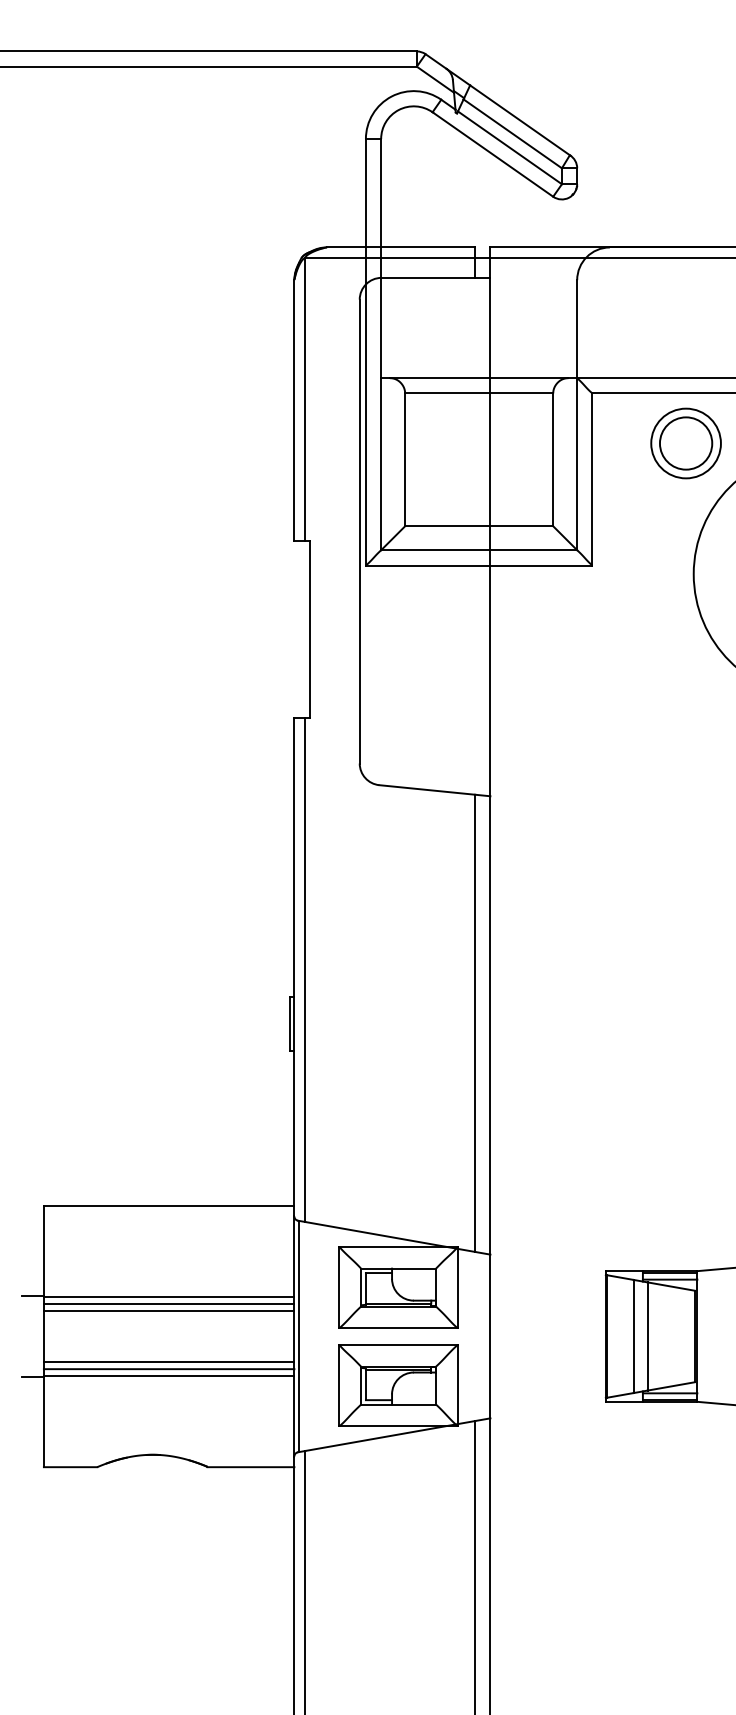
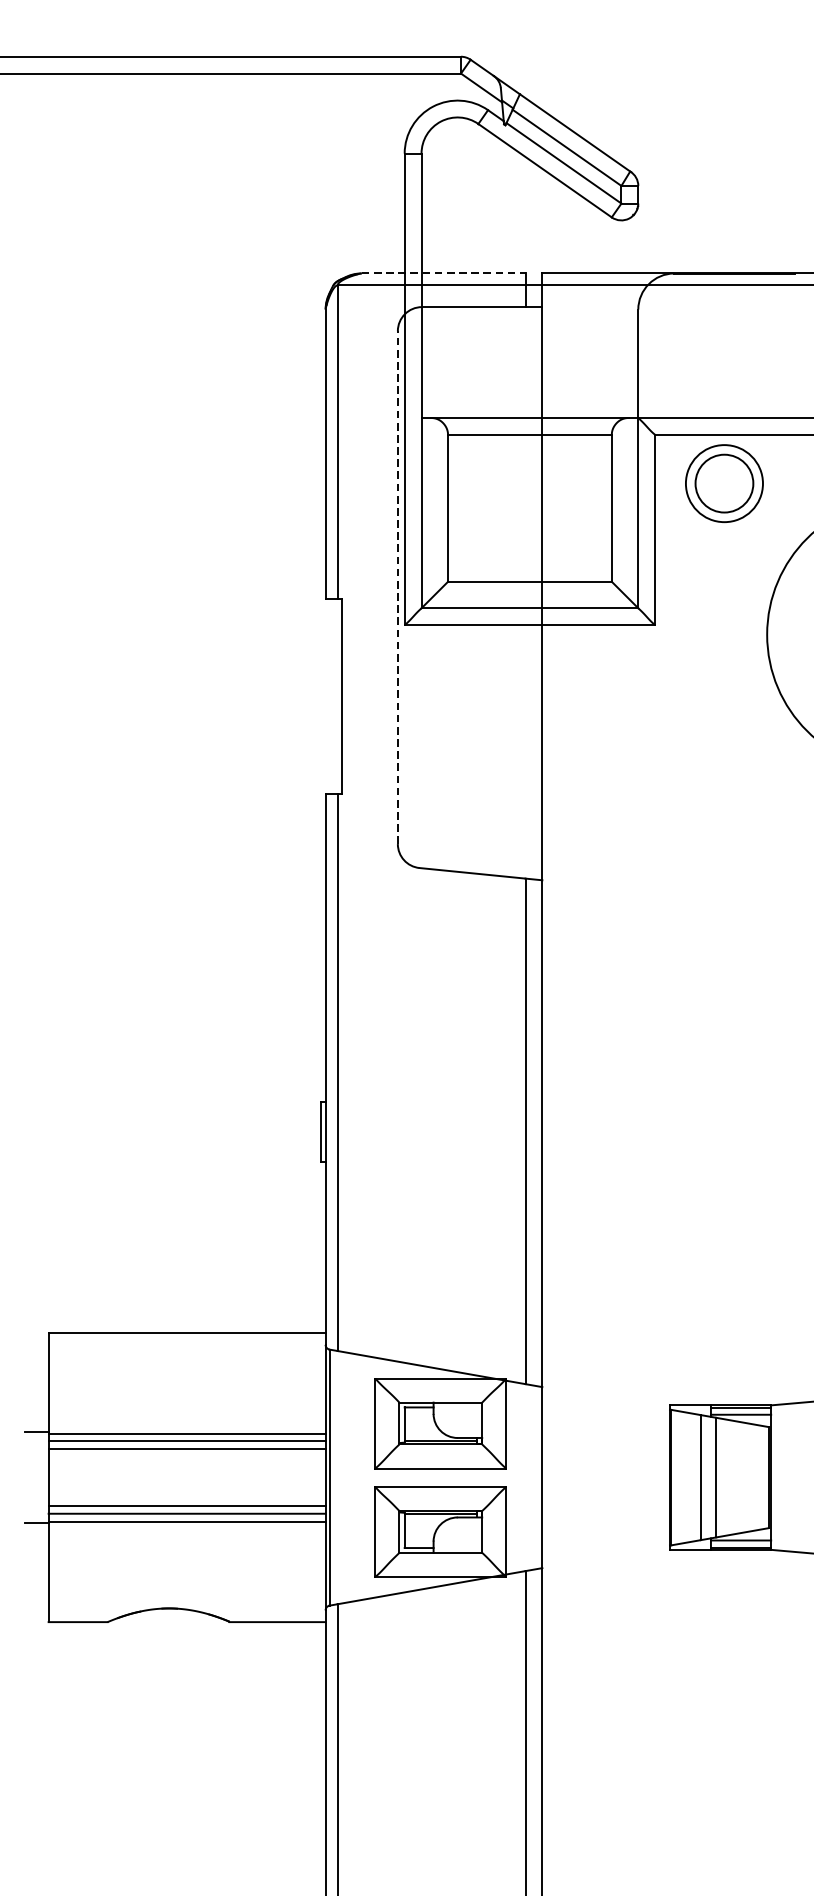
line: (401, 247) -> (444, 273), solid -> dashed
part: (685, 443) -> (723, 483), moved
line: (359, 531) -> (397, 587), solid -> dashed

